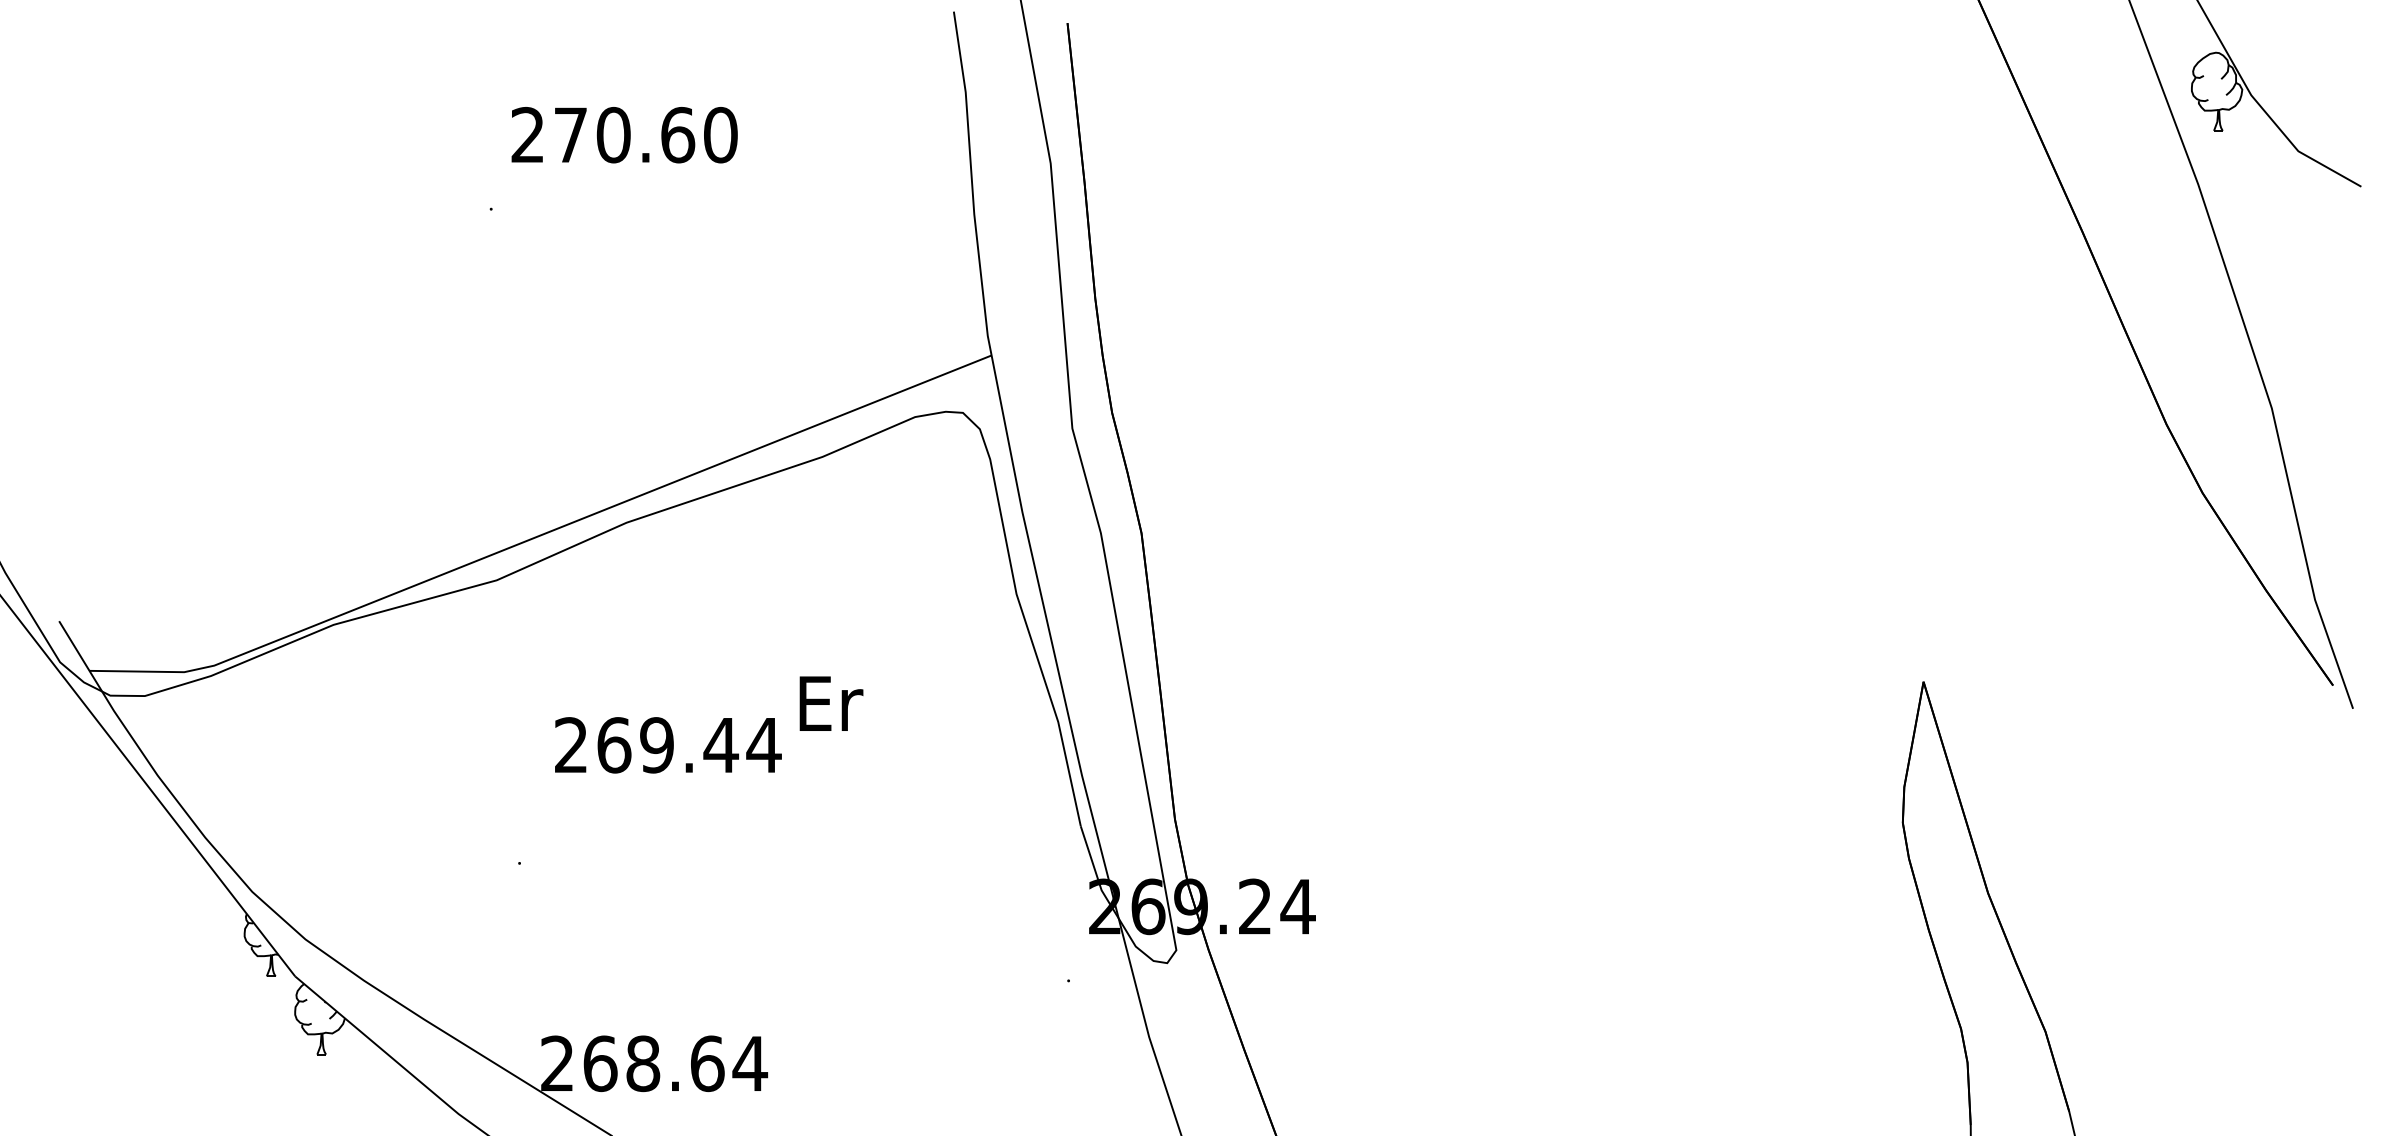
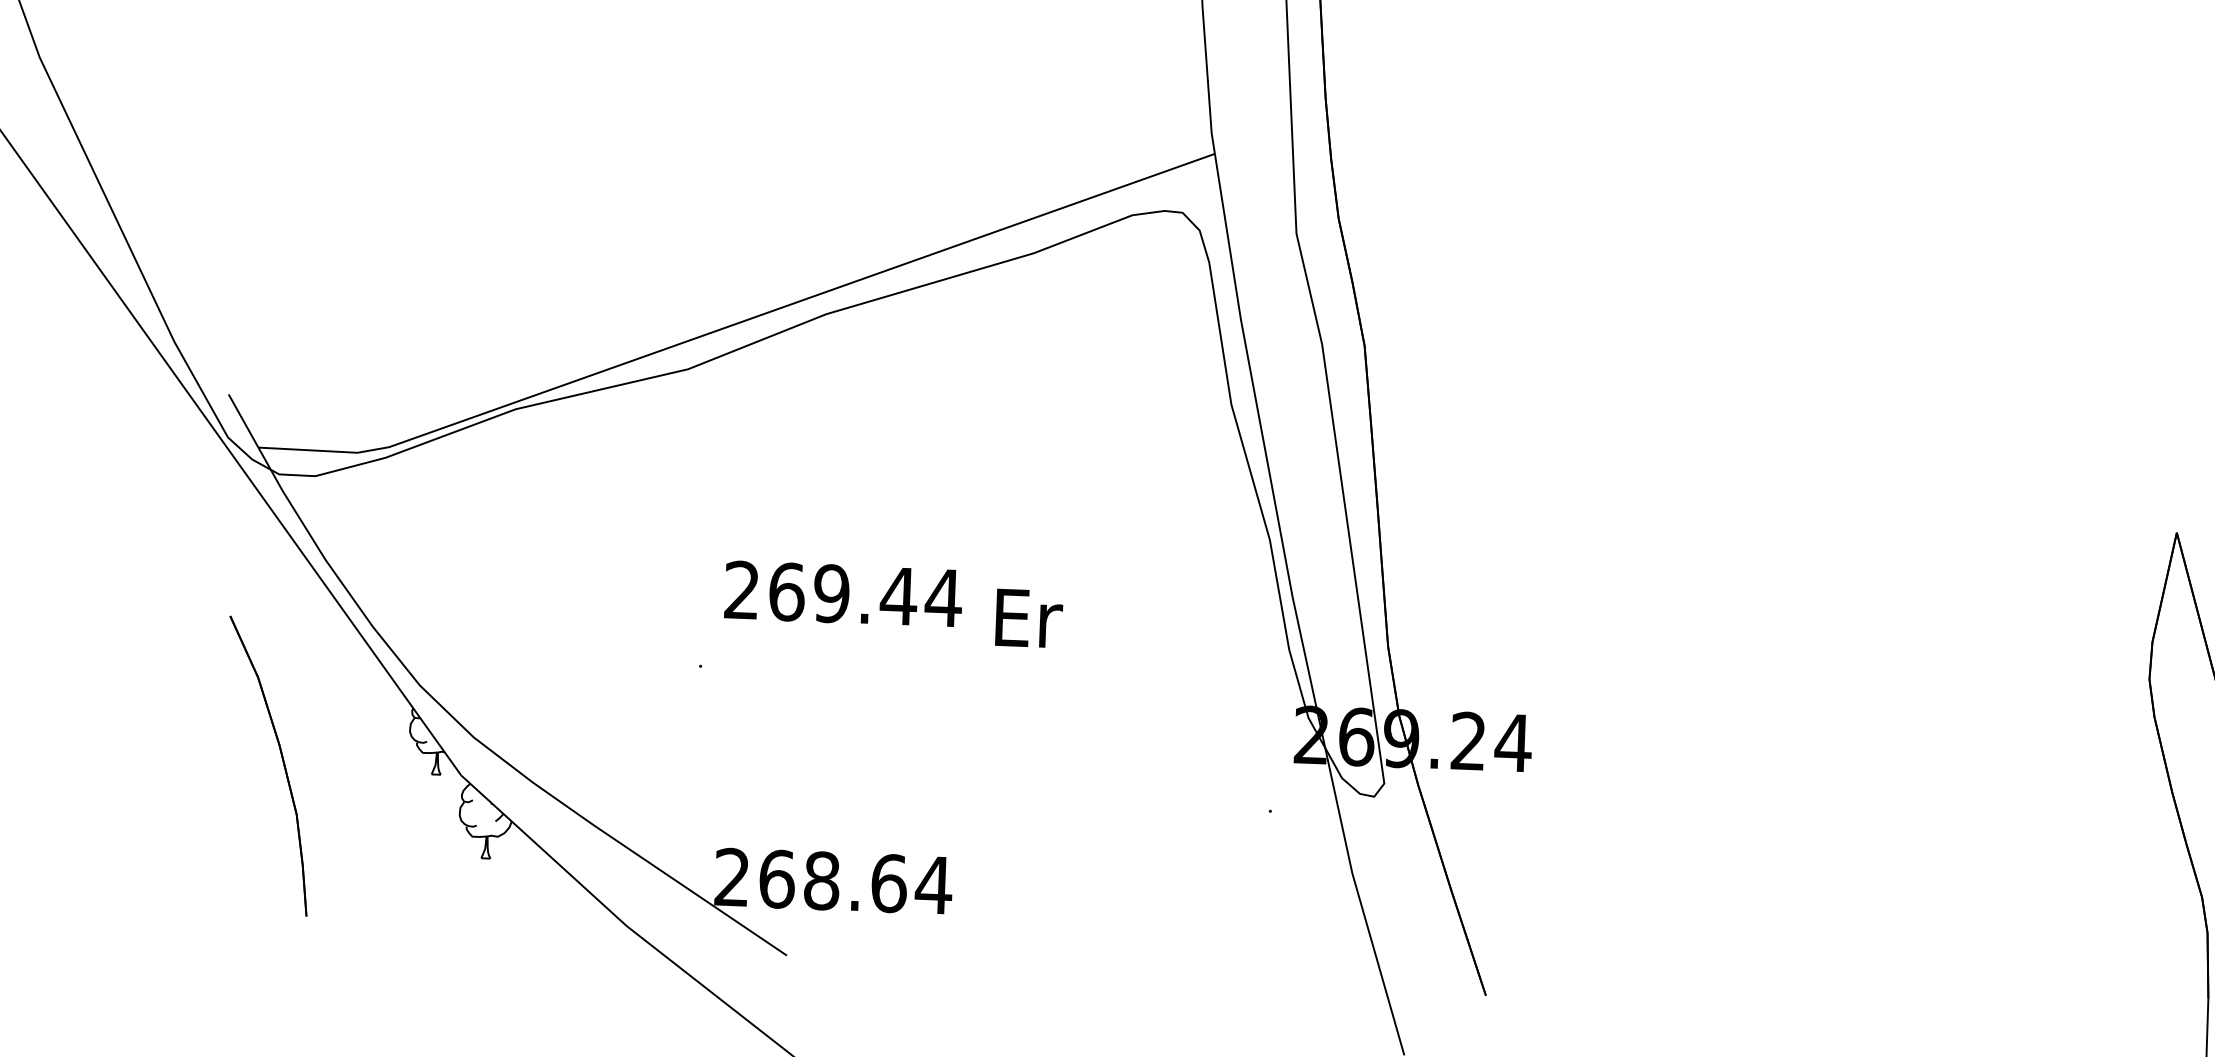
text: (831, 703) -> (1029, 618), moved
text: (668, 745) -> (843, 594), moved
part: (124, 972) -> (282, 764), added

